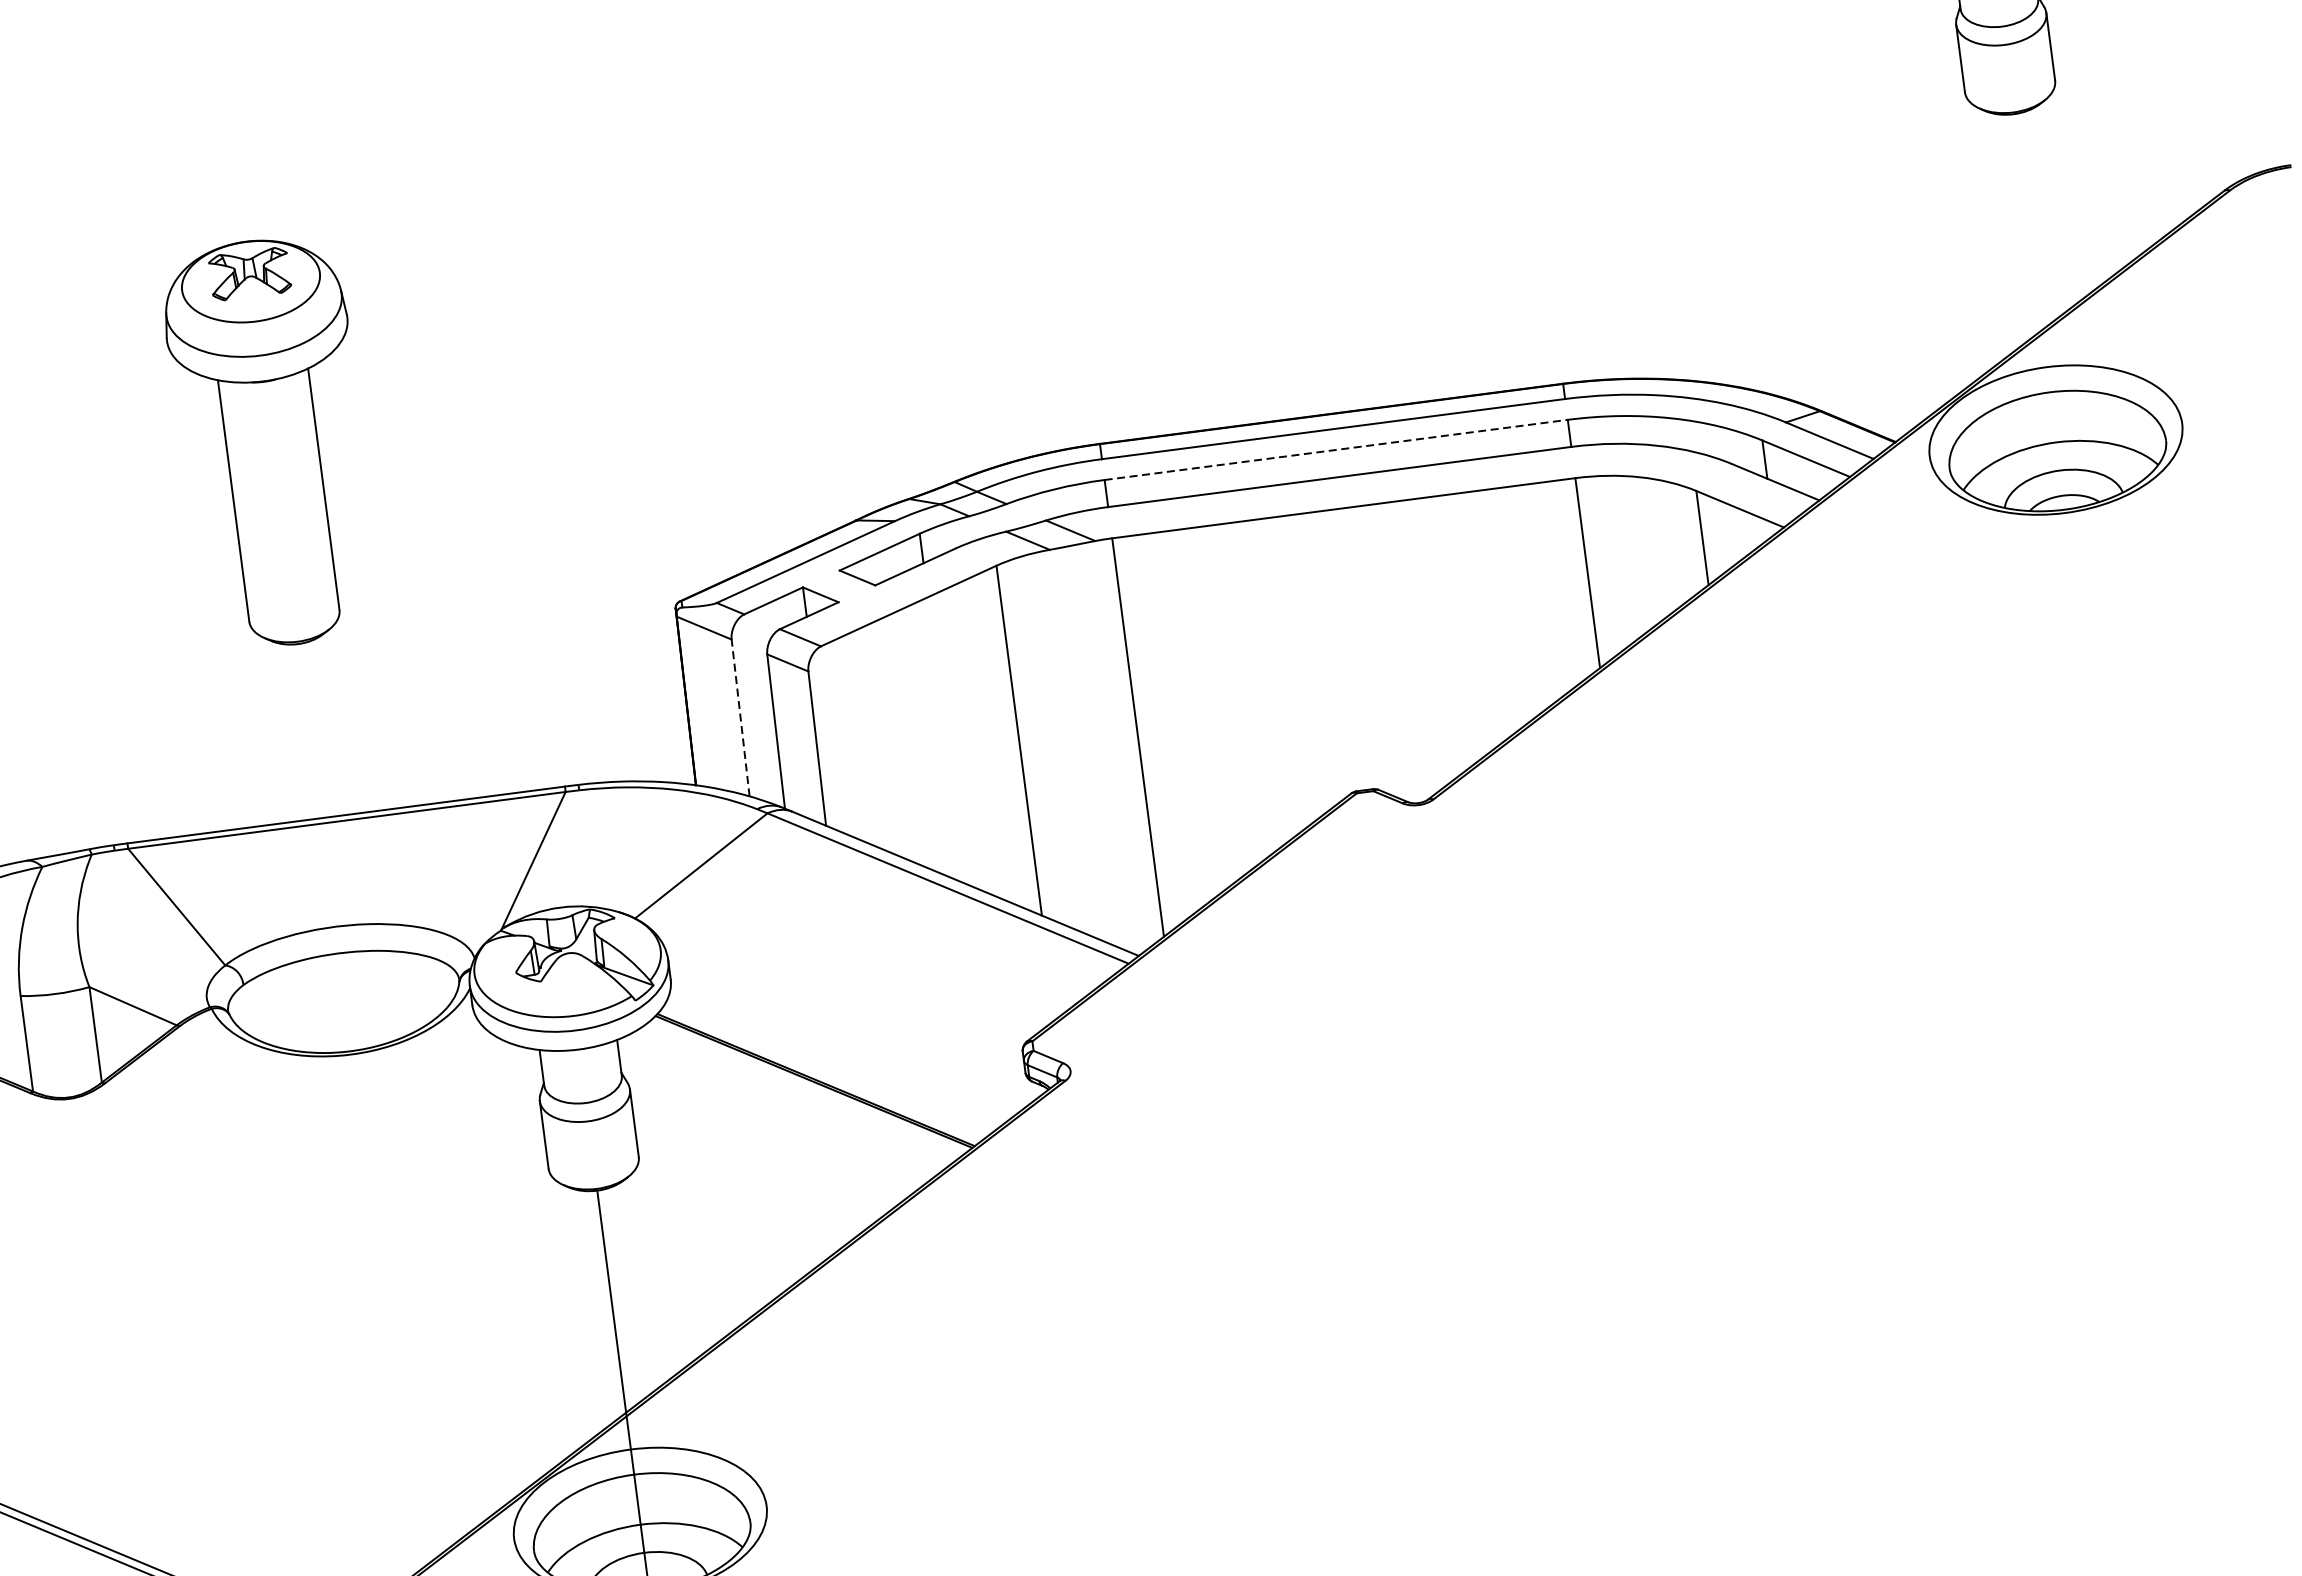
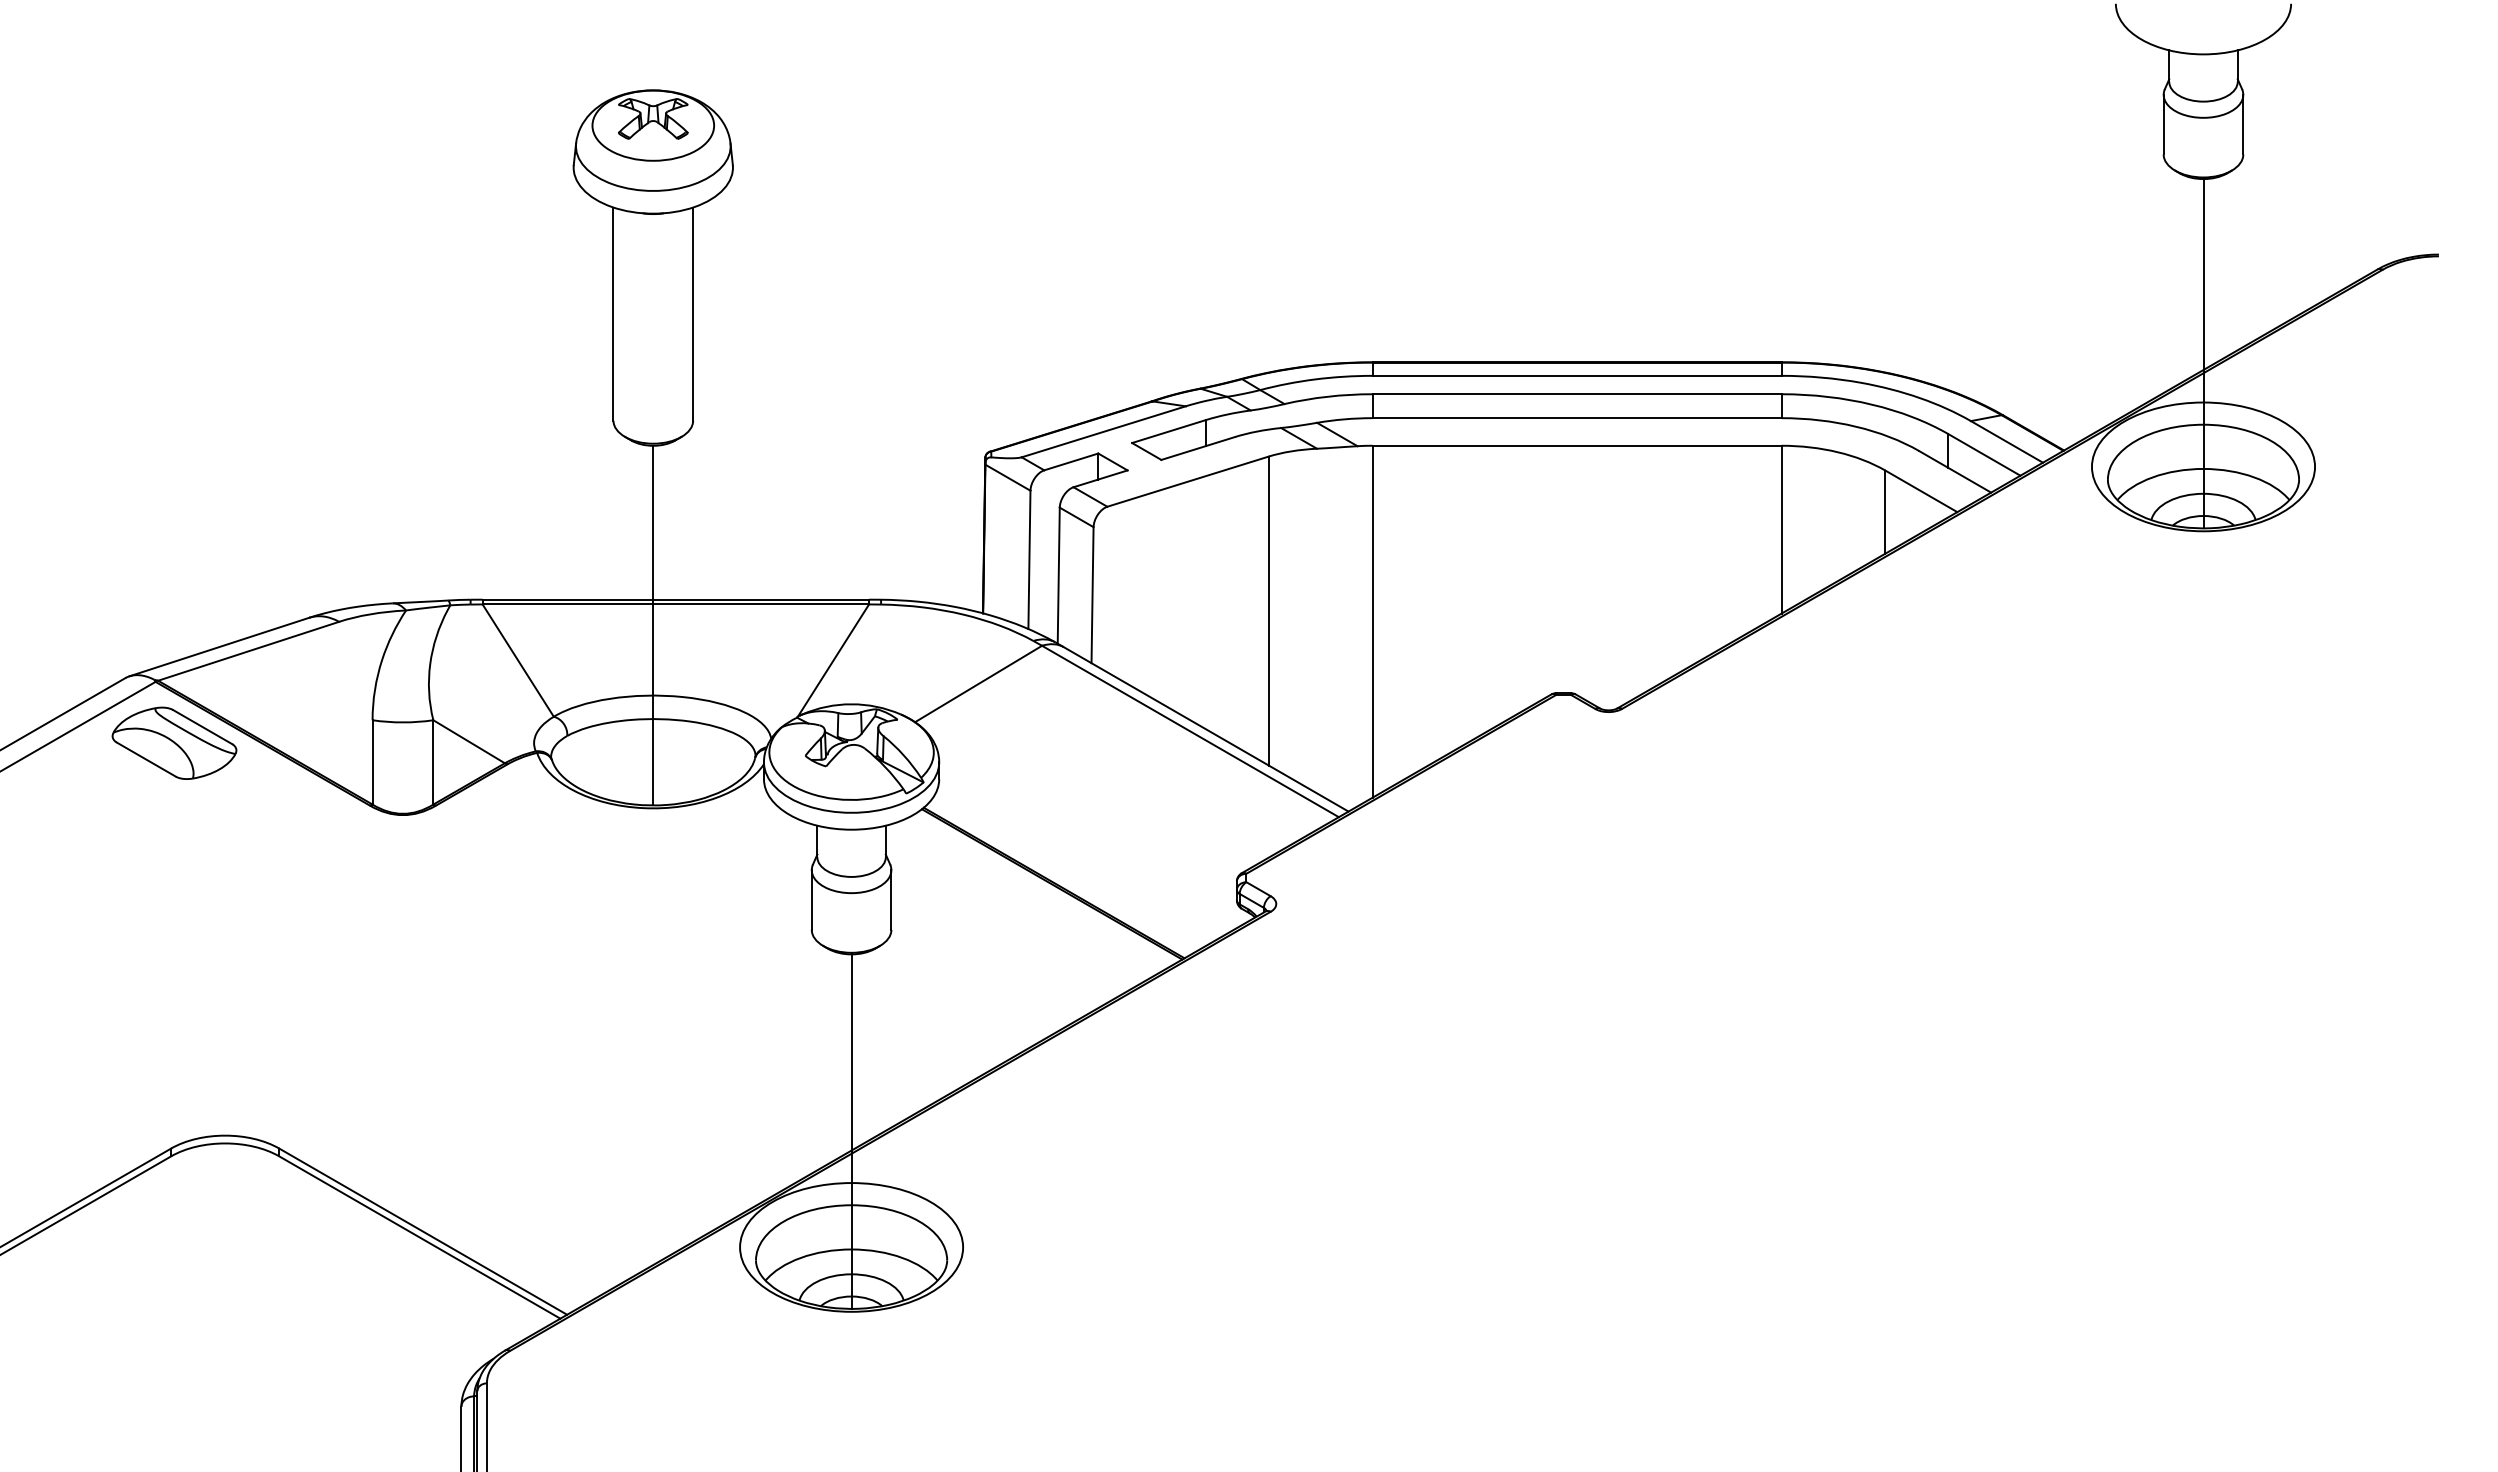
line: (2039, 311) -> (2203, 353), added
line: (1336, 450) -> (1577, 394), dashed -> solid
line: (740, 717) -> (1029, 559), dashed -> solid
line: (324, 847) -> (653, 625), added

